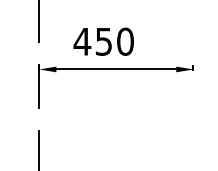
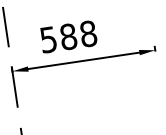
text: (103, 41) -> (68, 36), 450 -> 588

